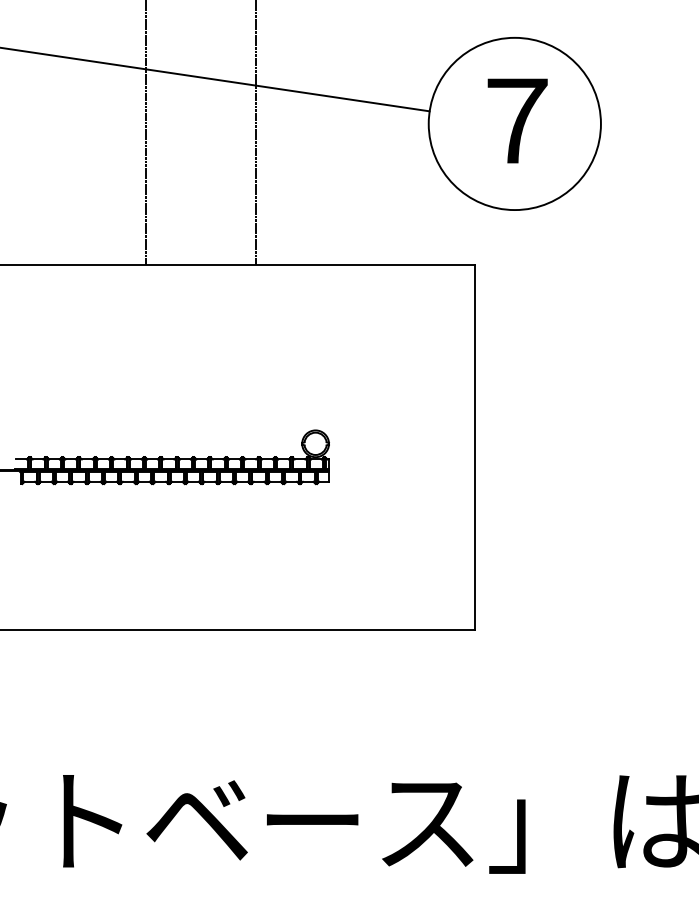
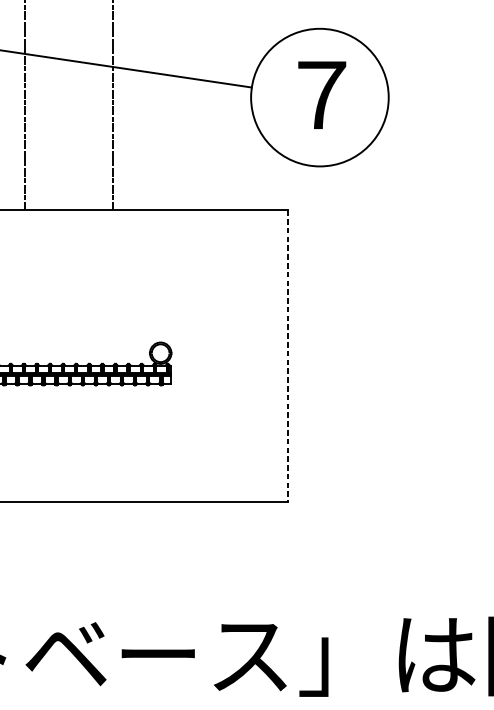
line: (475, 447) -> (288, 356), solid -> dashed

